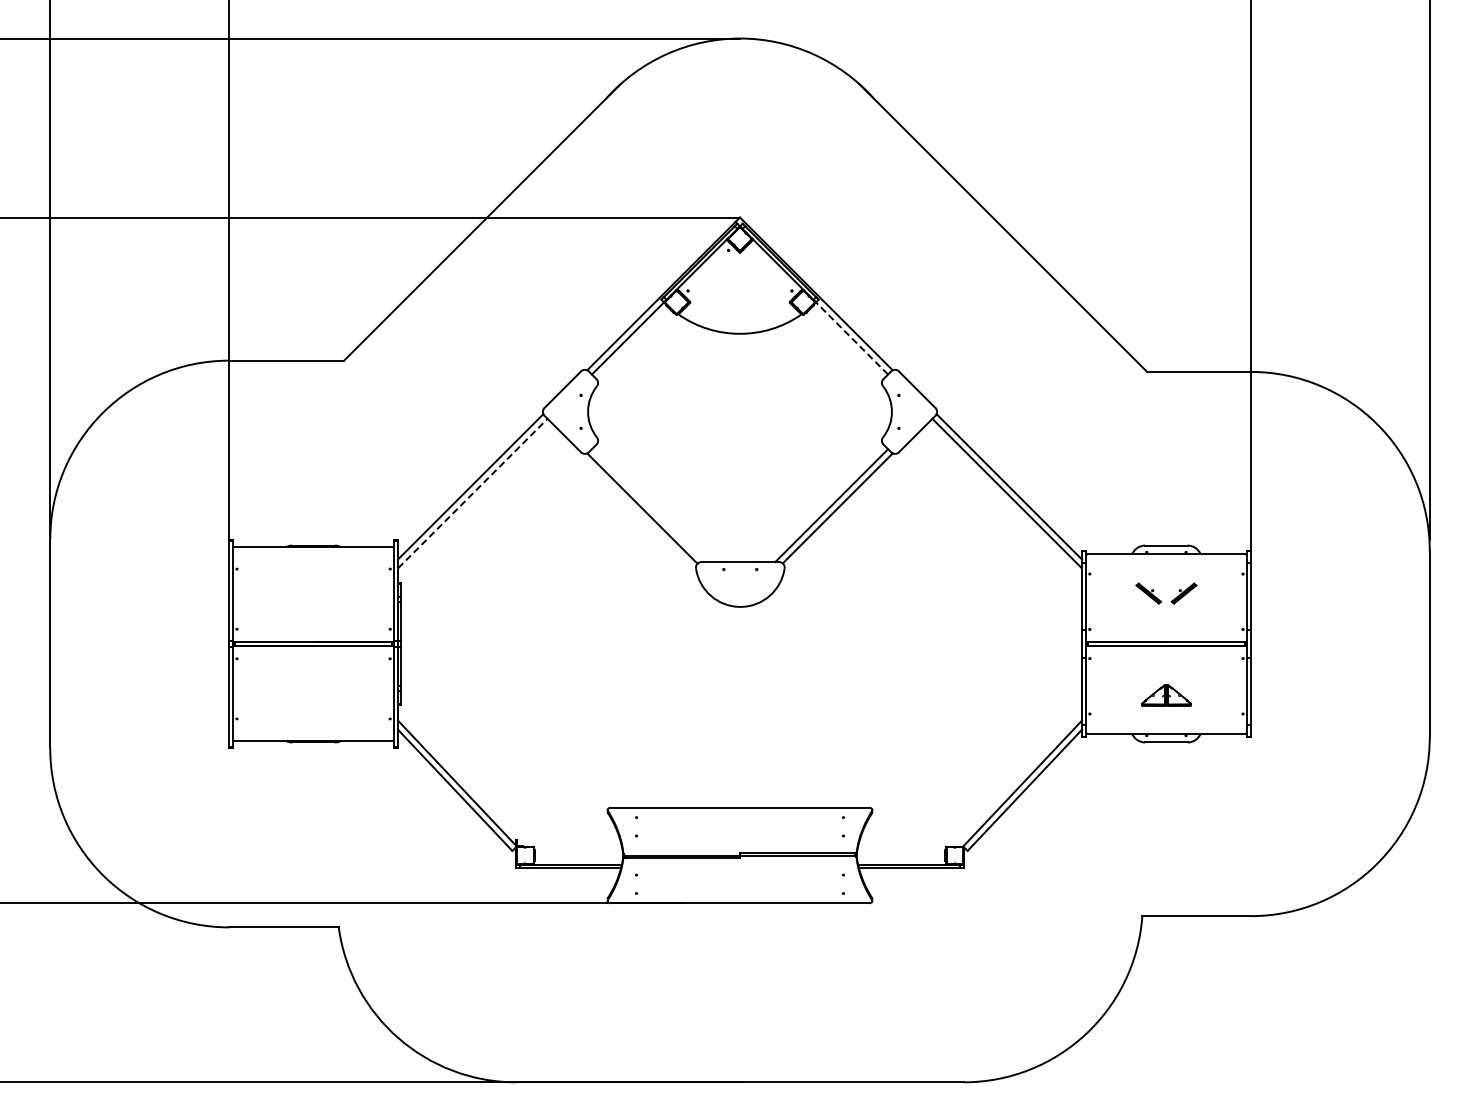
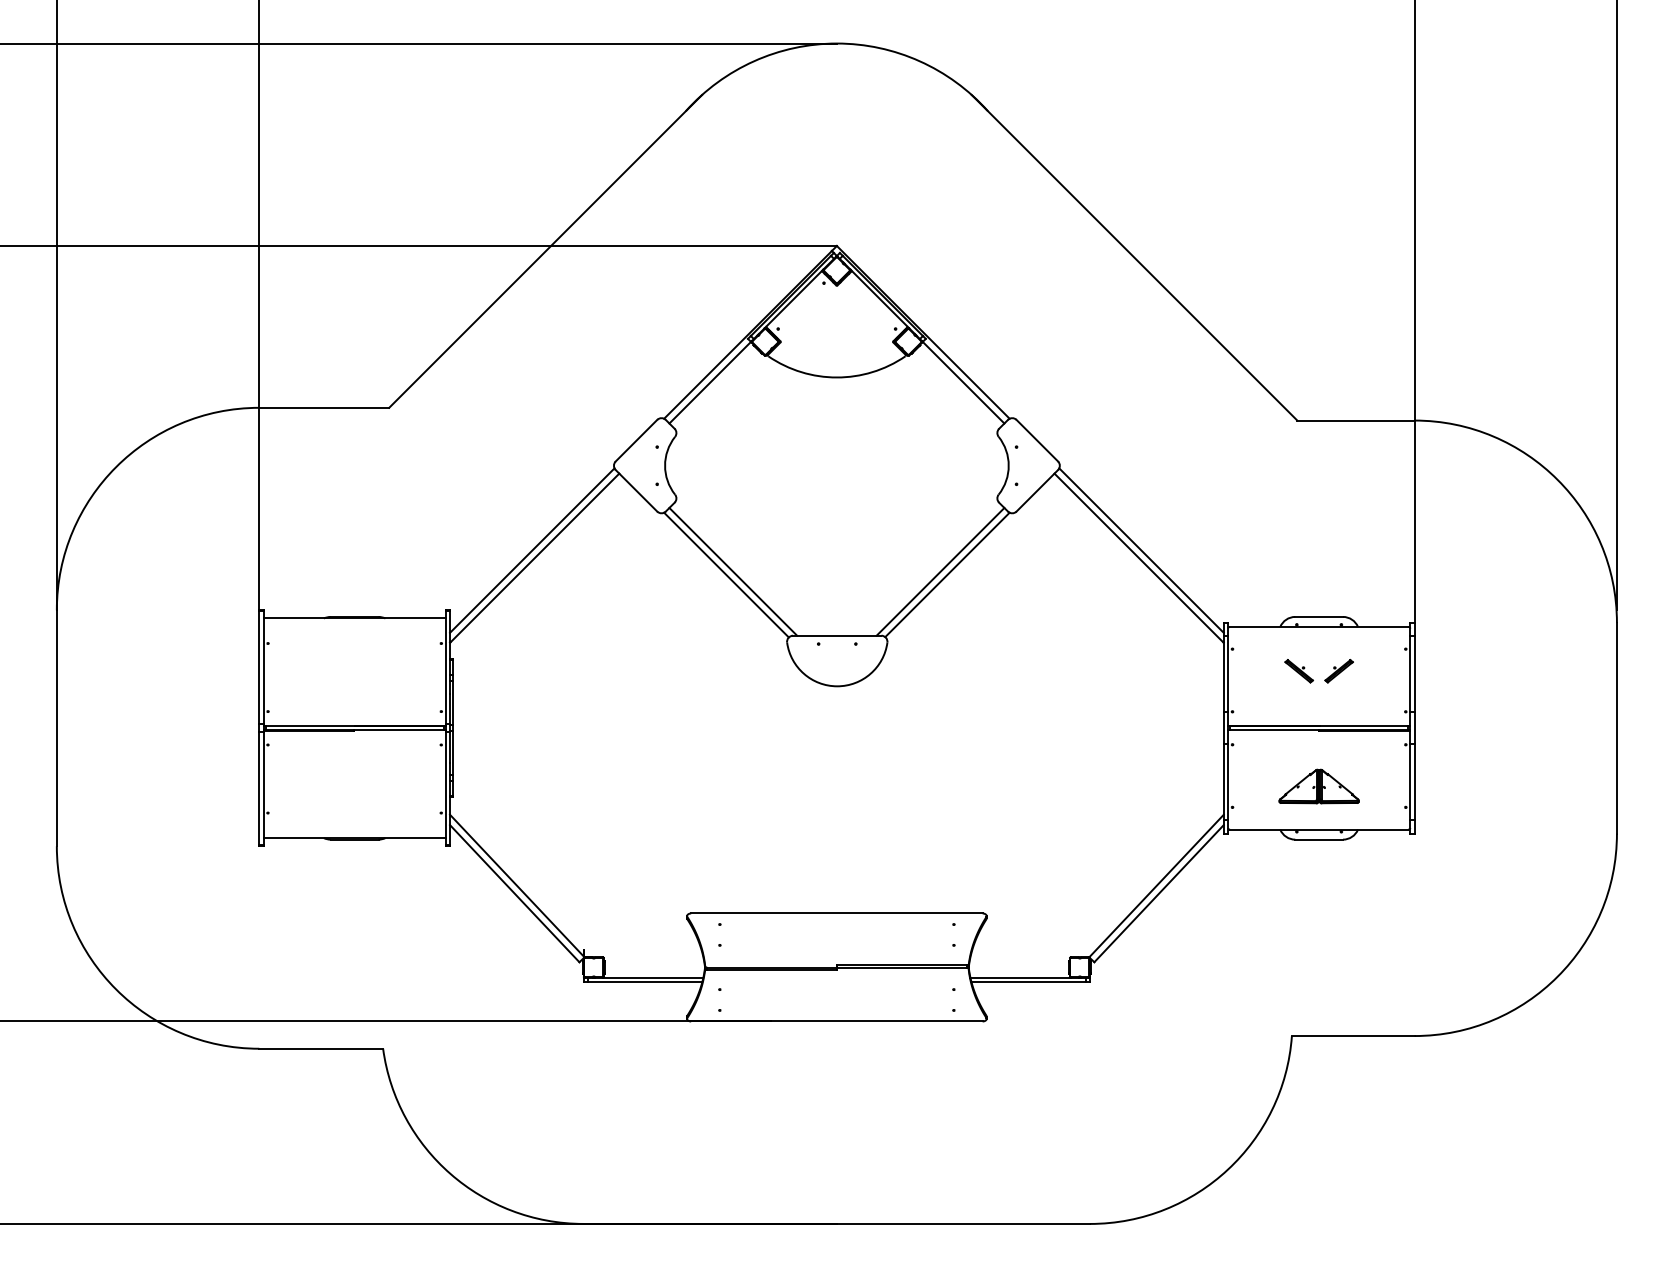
line: (851, 338) -> (962, 382), dashed -> solid
line: (472, 493) -> (534, 558), dashed -> solid
line: (647, 505) -> (732, 571), added
part: (1166, 695) -> (1319, 786), size x1.43

